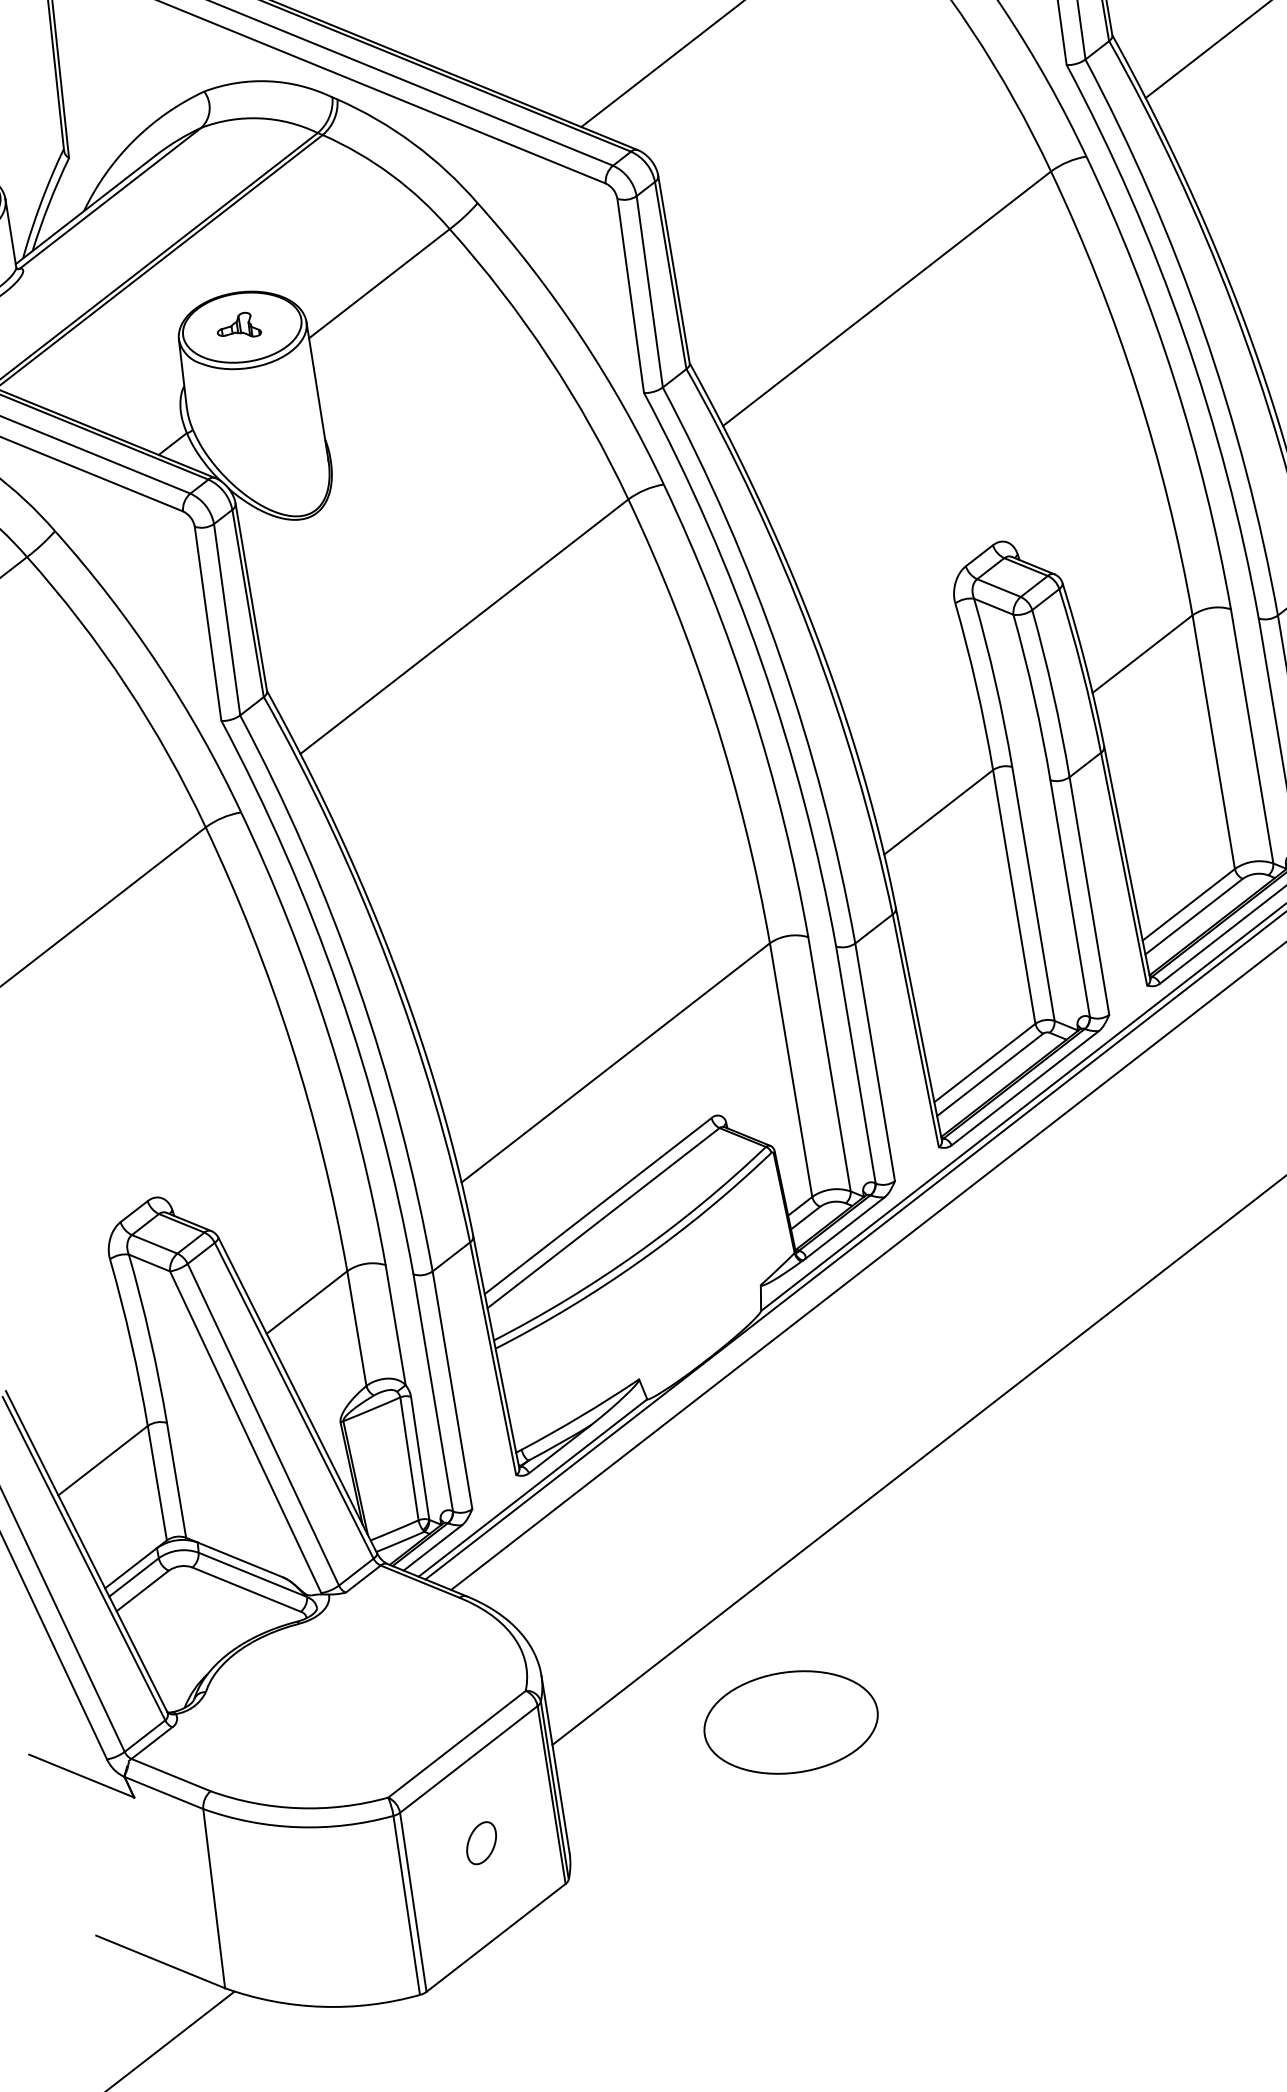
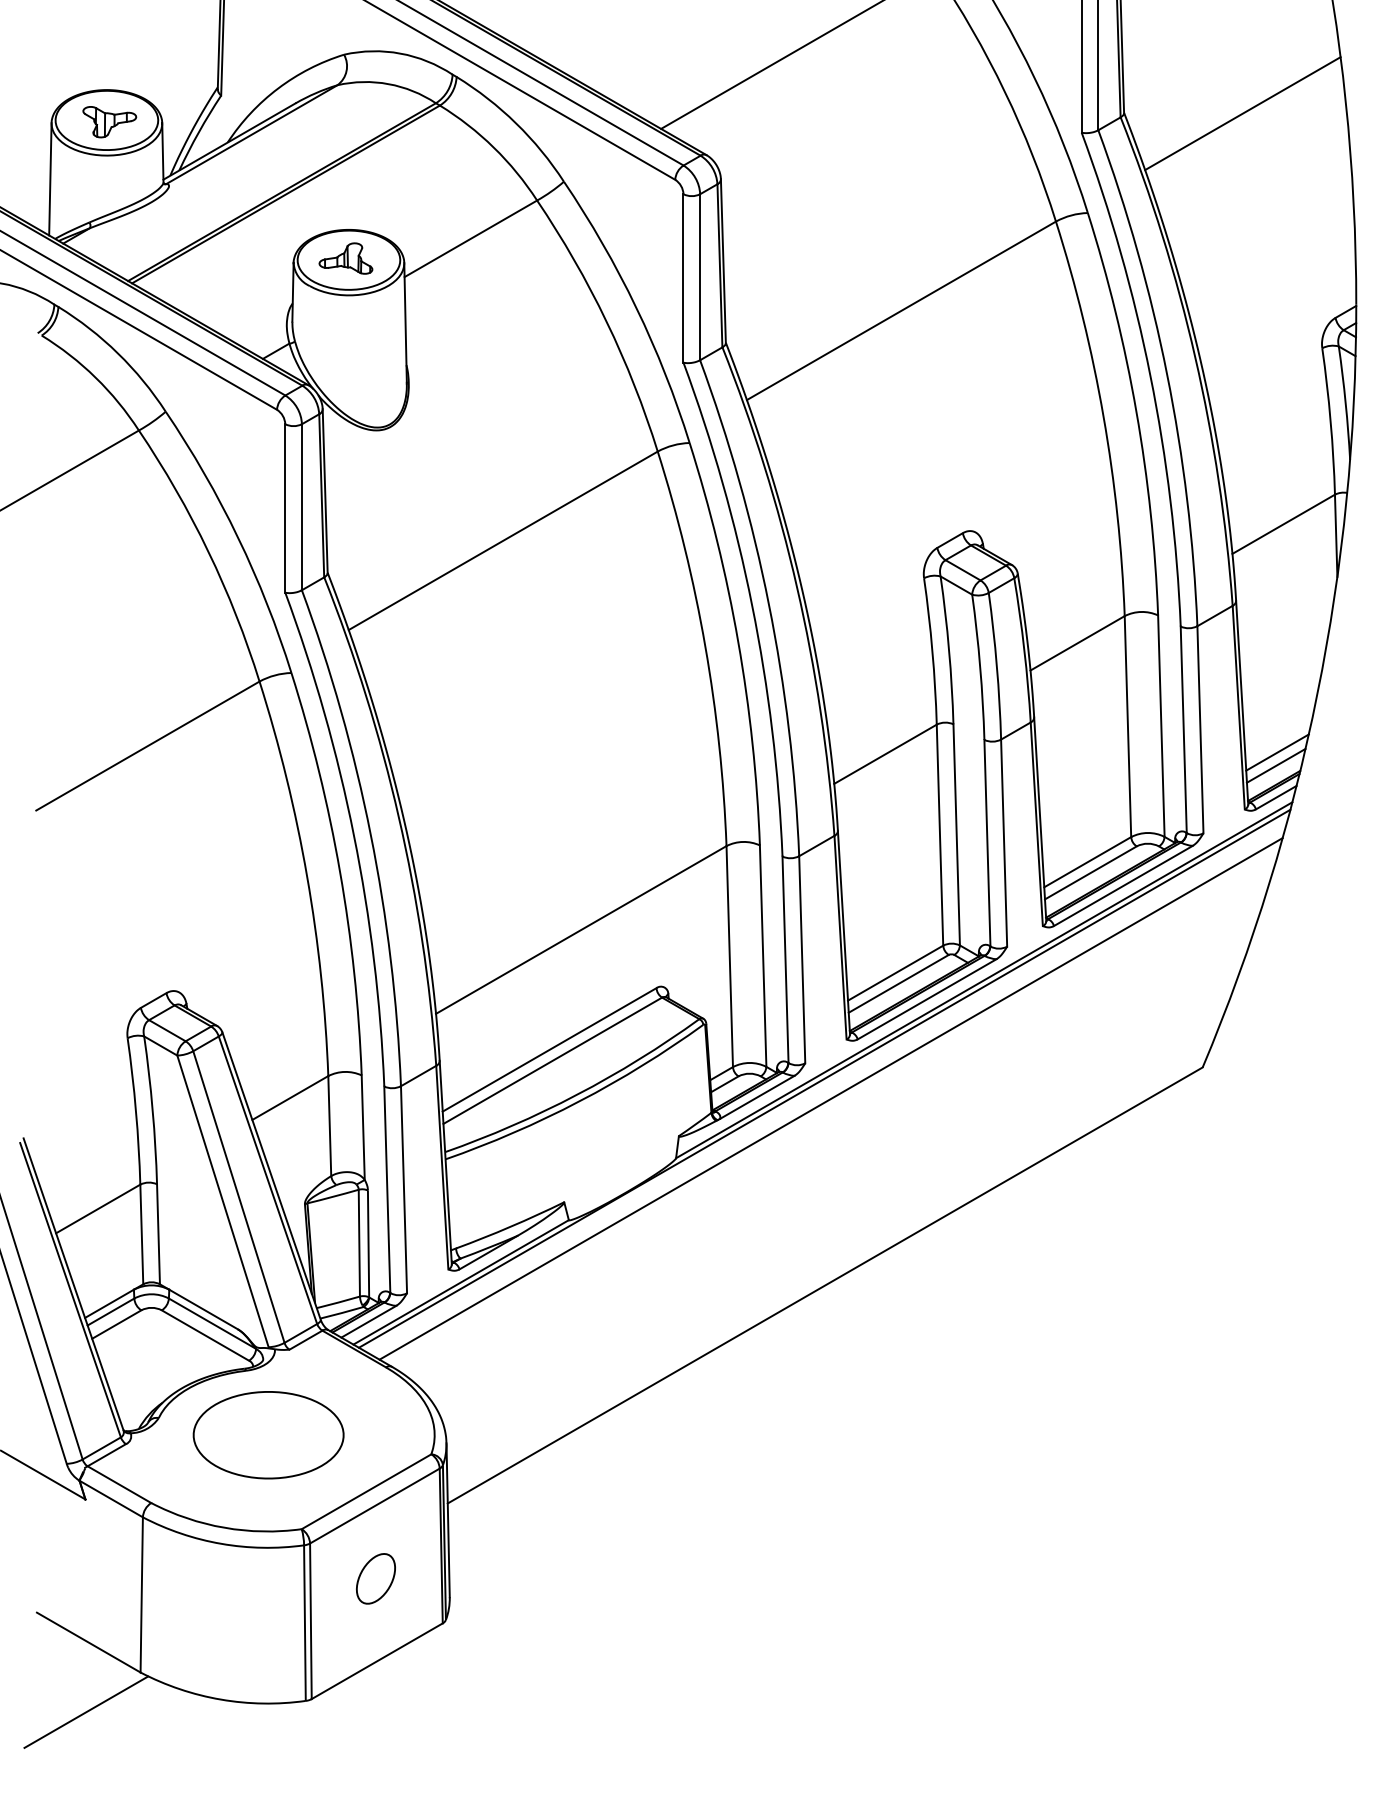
part: (238, 326) -> (345, 258), size x1.43
part: (790, 1722) -> (268, 1435), moved
part: (481, 1842) -> (375, 1578), size x1.43

